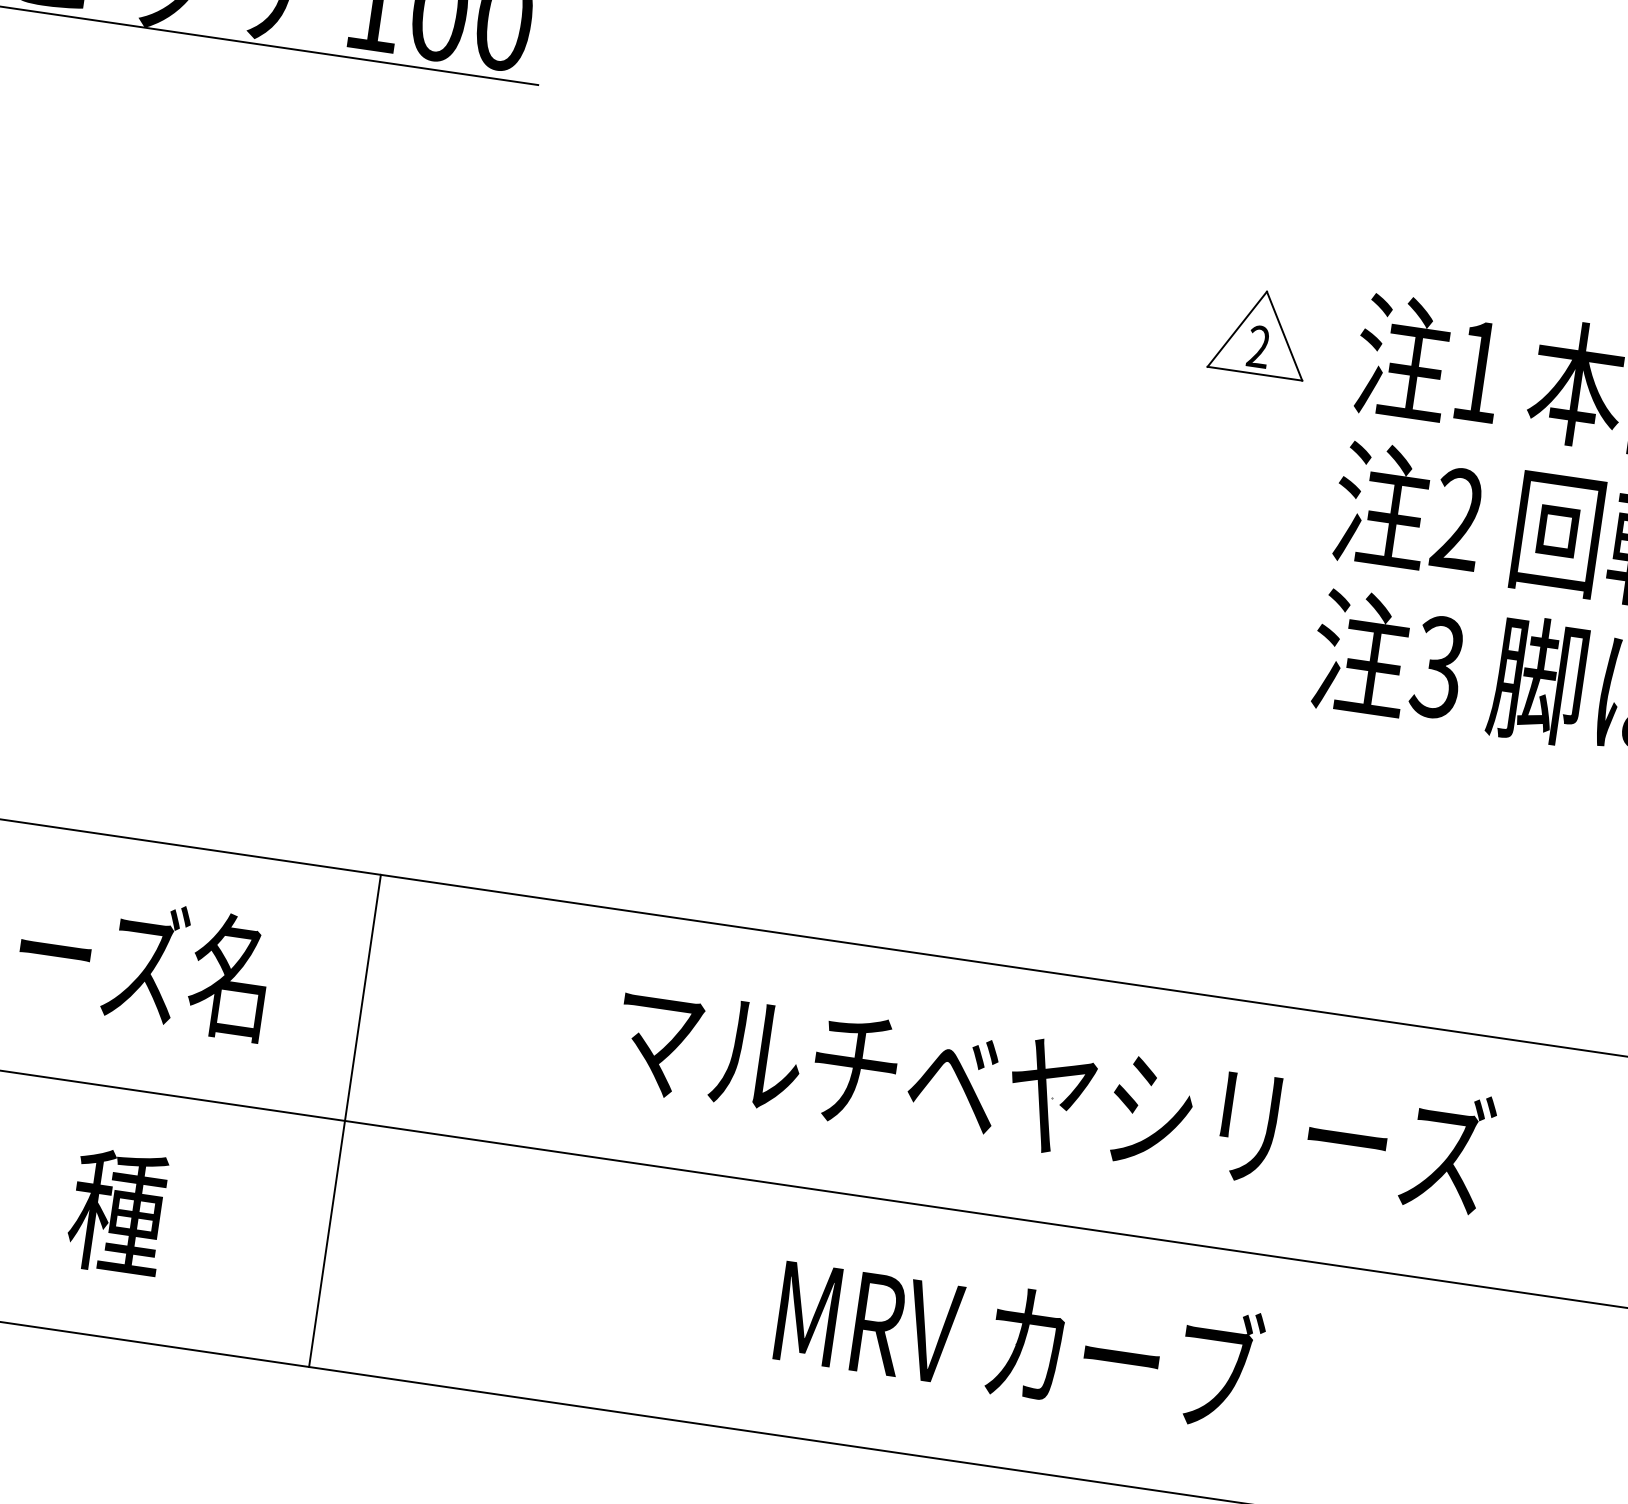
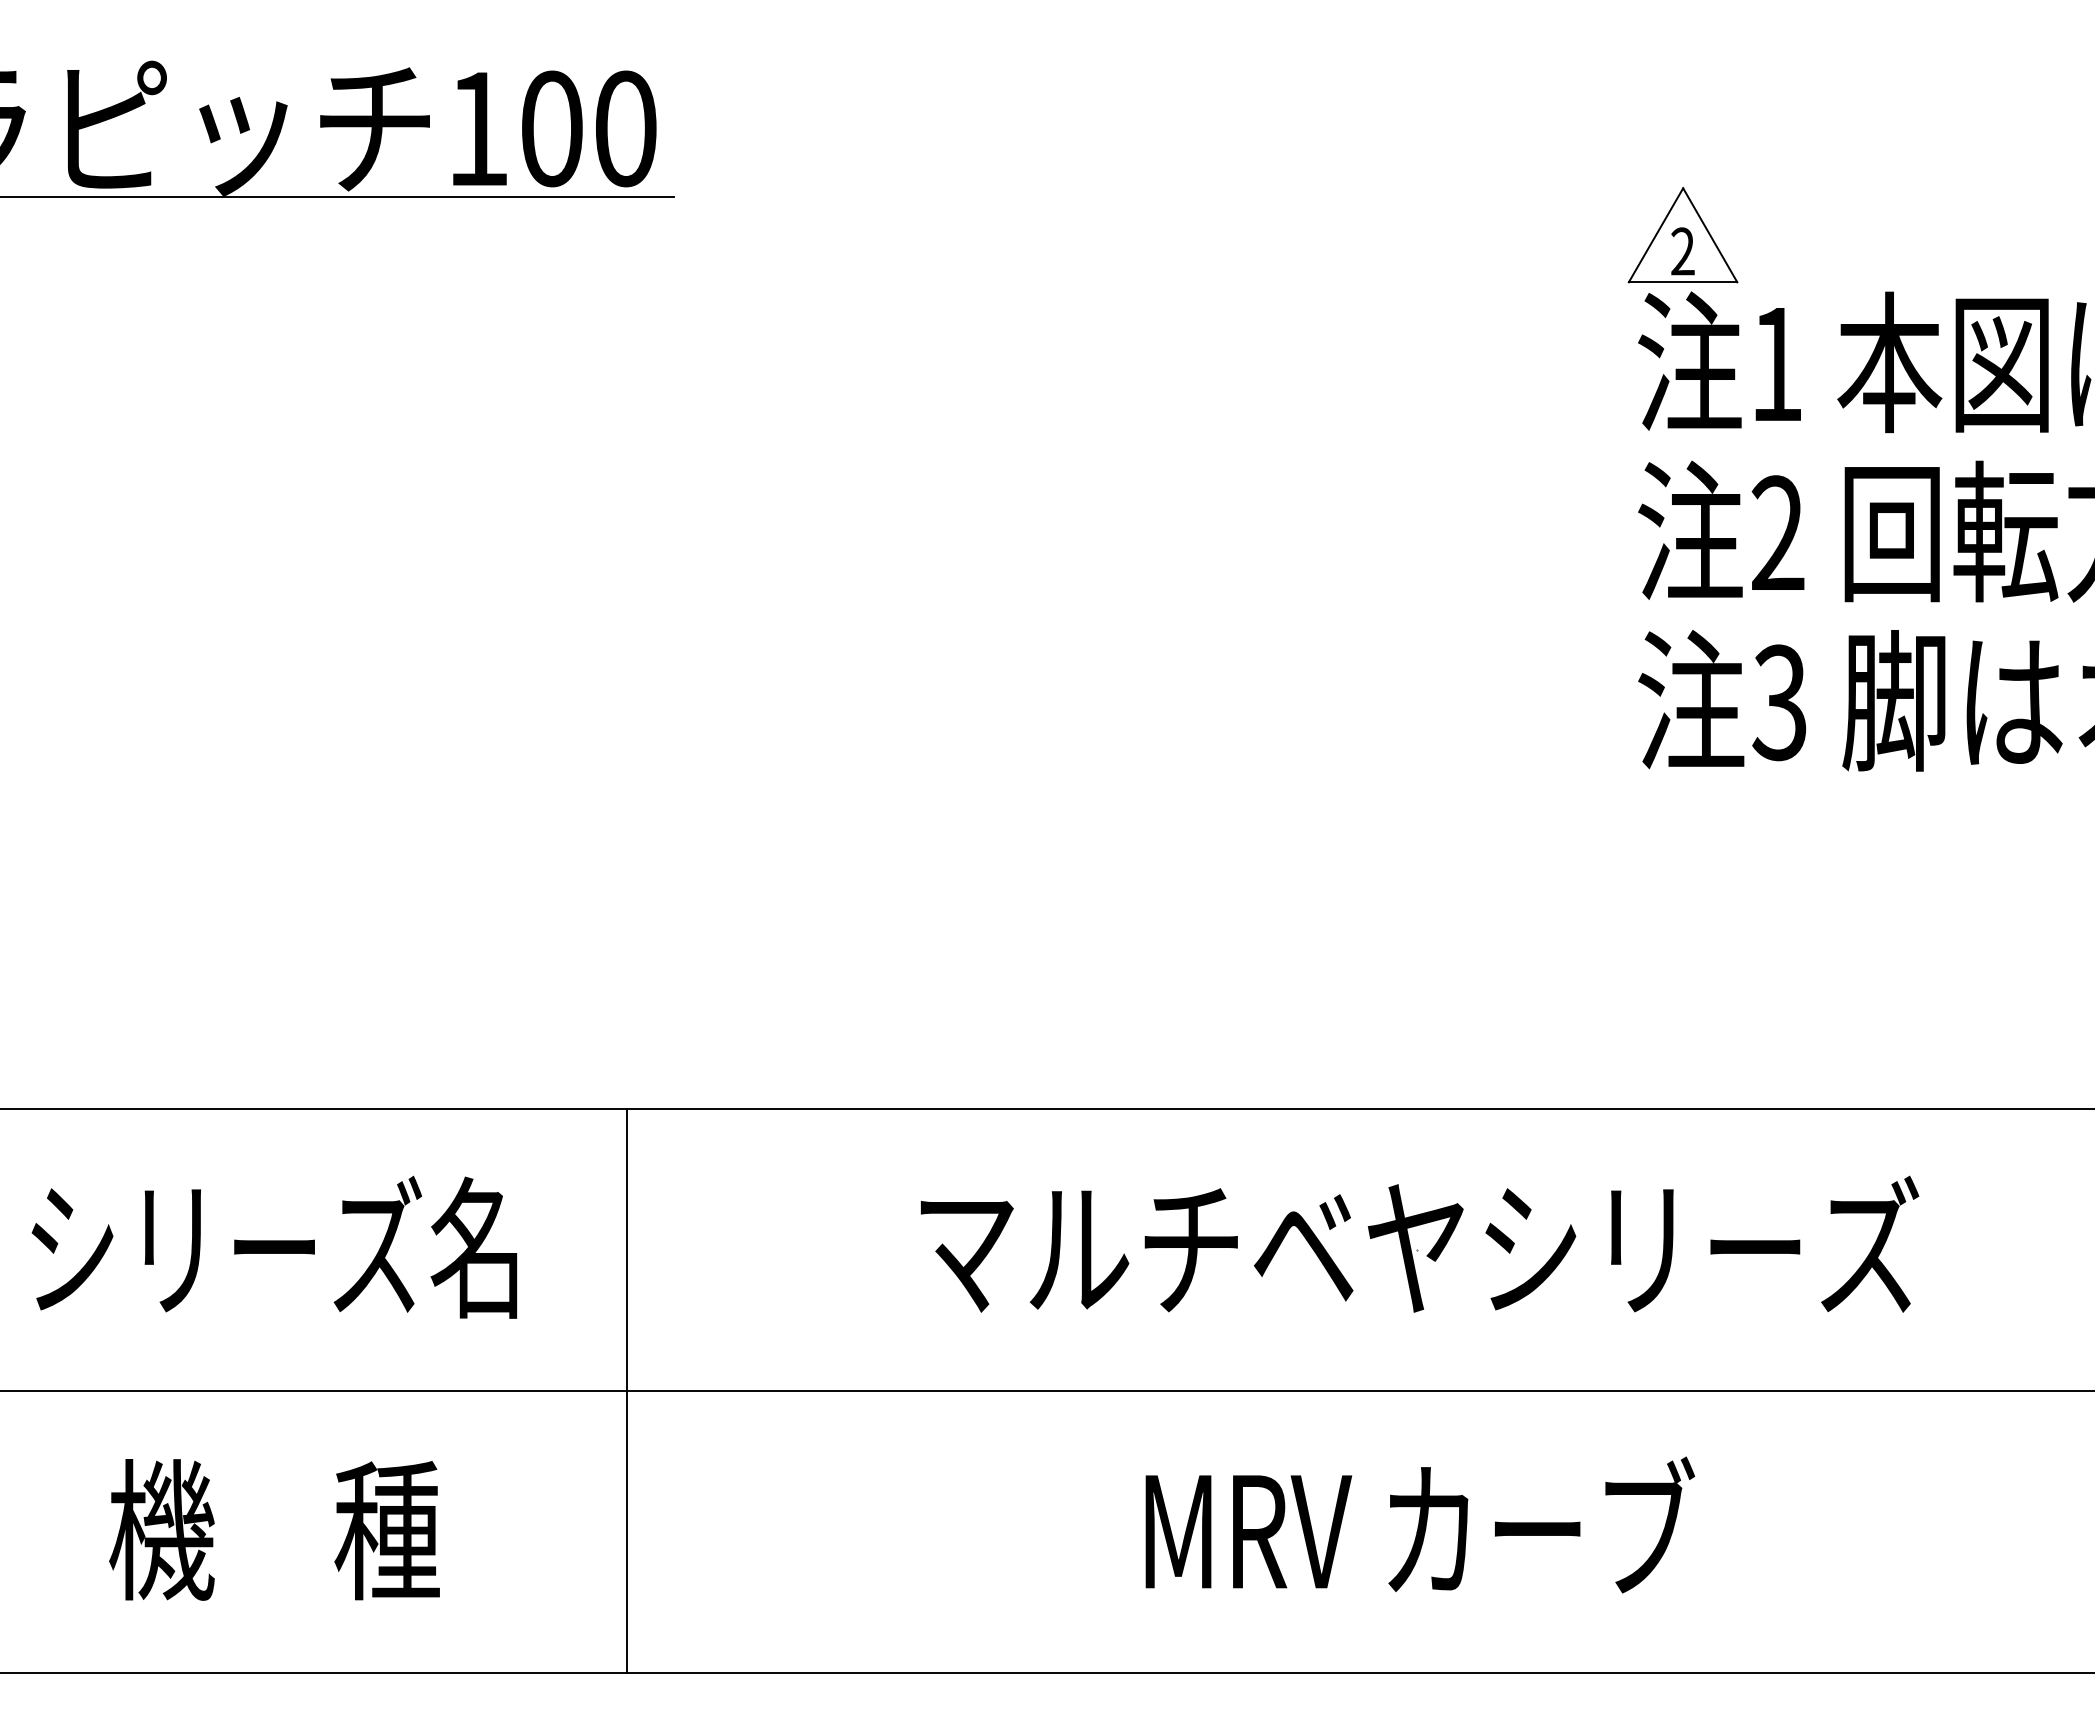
part: (1260, 332) -> (1682, 235), moved

